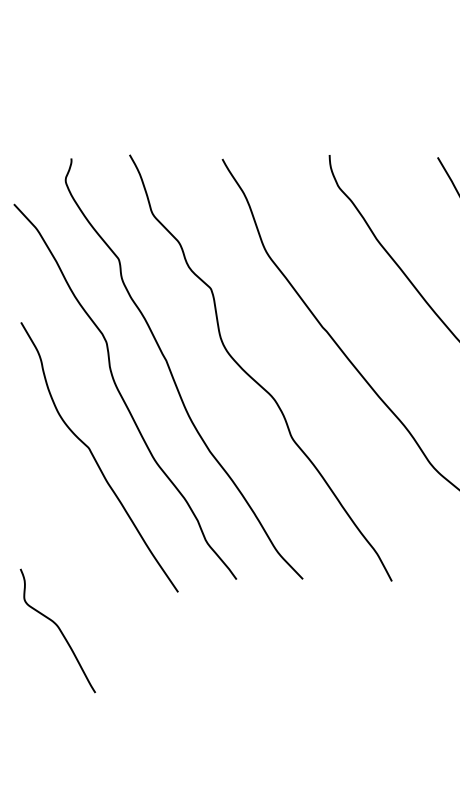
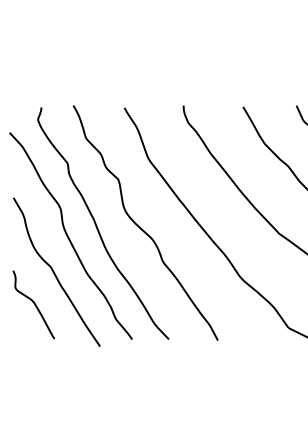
curve: (57, 628) -> (33, 303), moved

